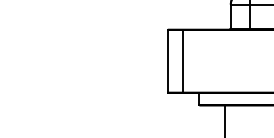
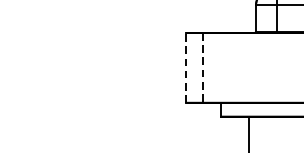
line: (167, 60) -> (185, 67), solid -> dashed
line: (182, 61) -> (202, 68), solid -> dashed

